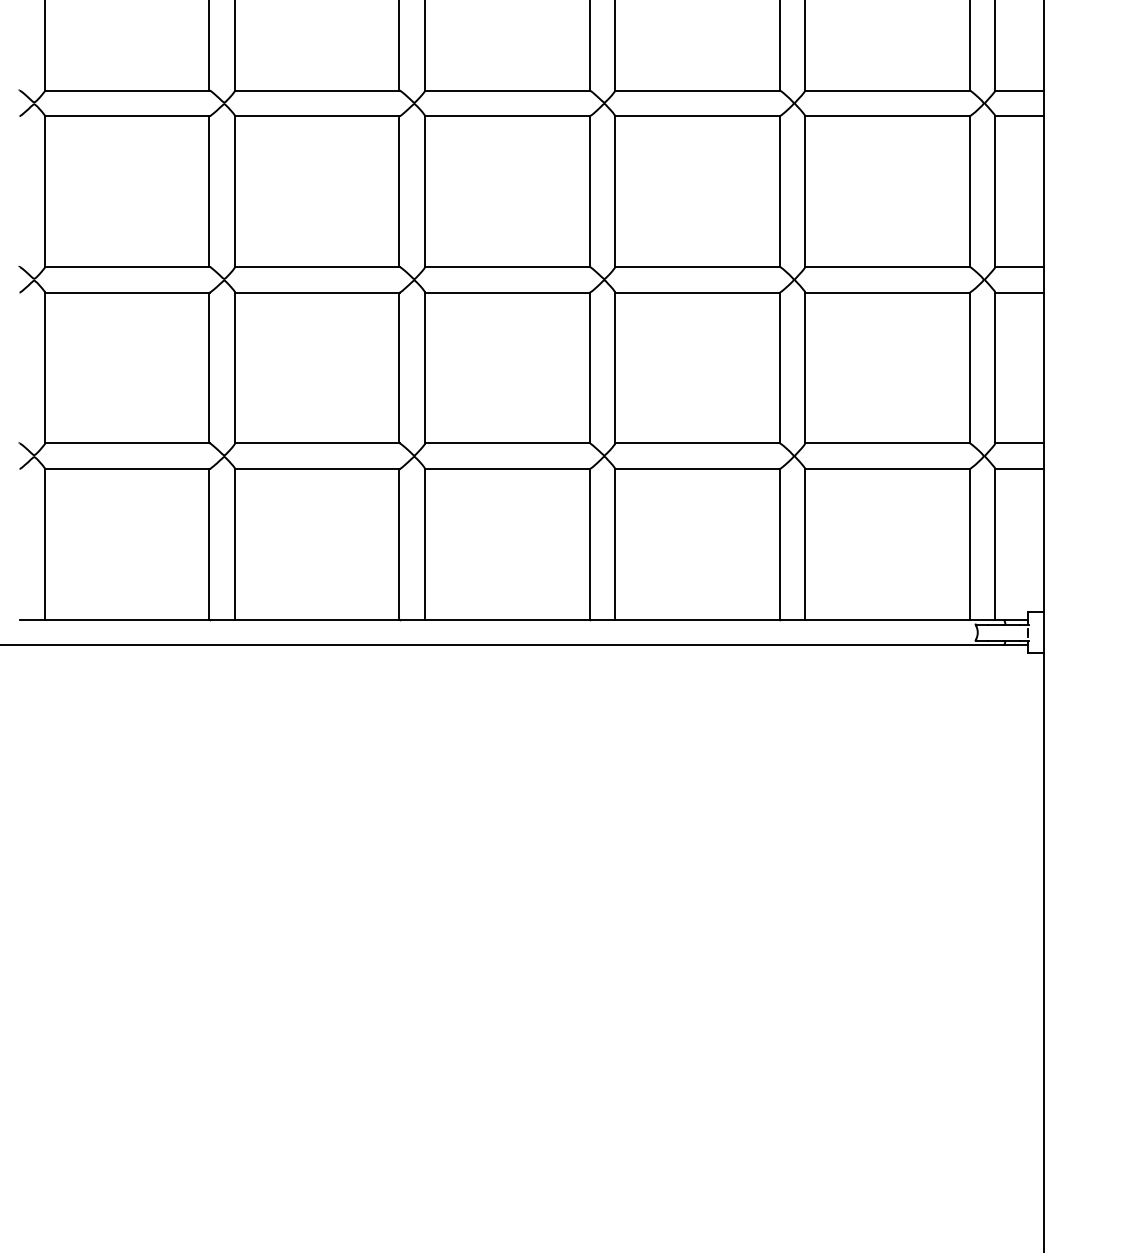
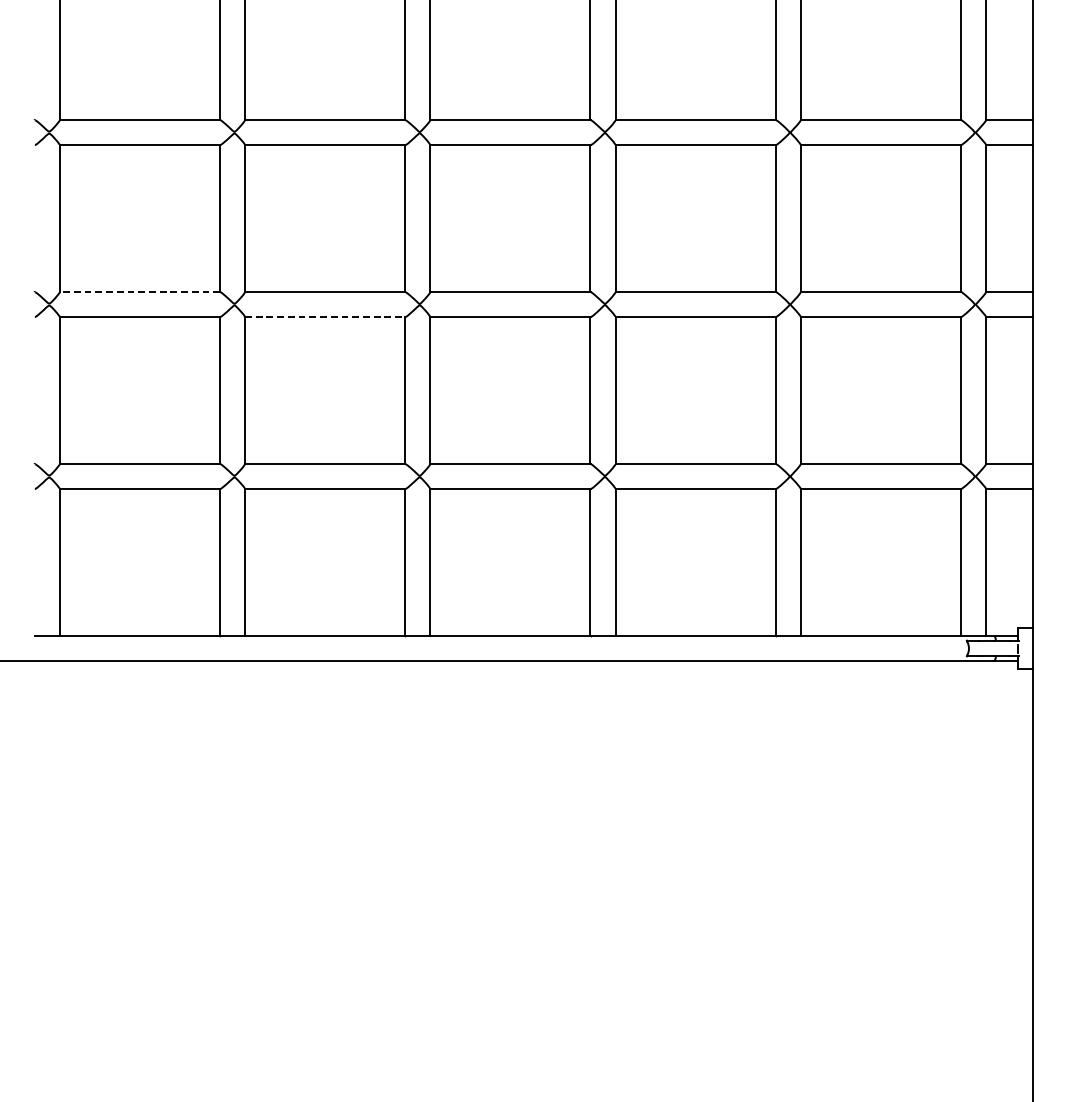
line: (126, 266) -> (139, 291), solid -> dashed
line: (317, 292) -> (325, 316), solid -> dashed

